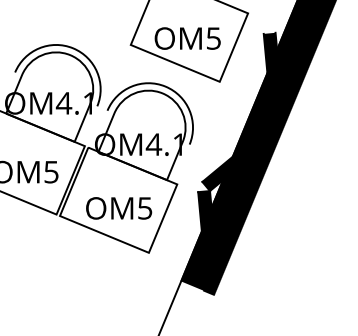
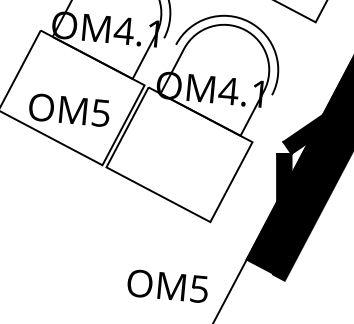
text: (119, 208) -> (168, 286), moved

